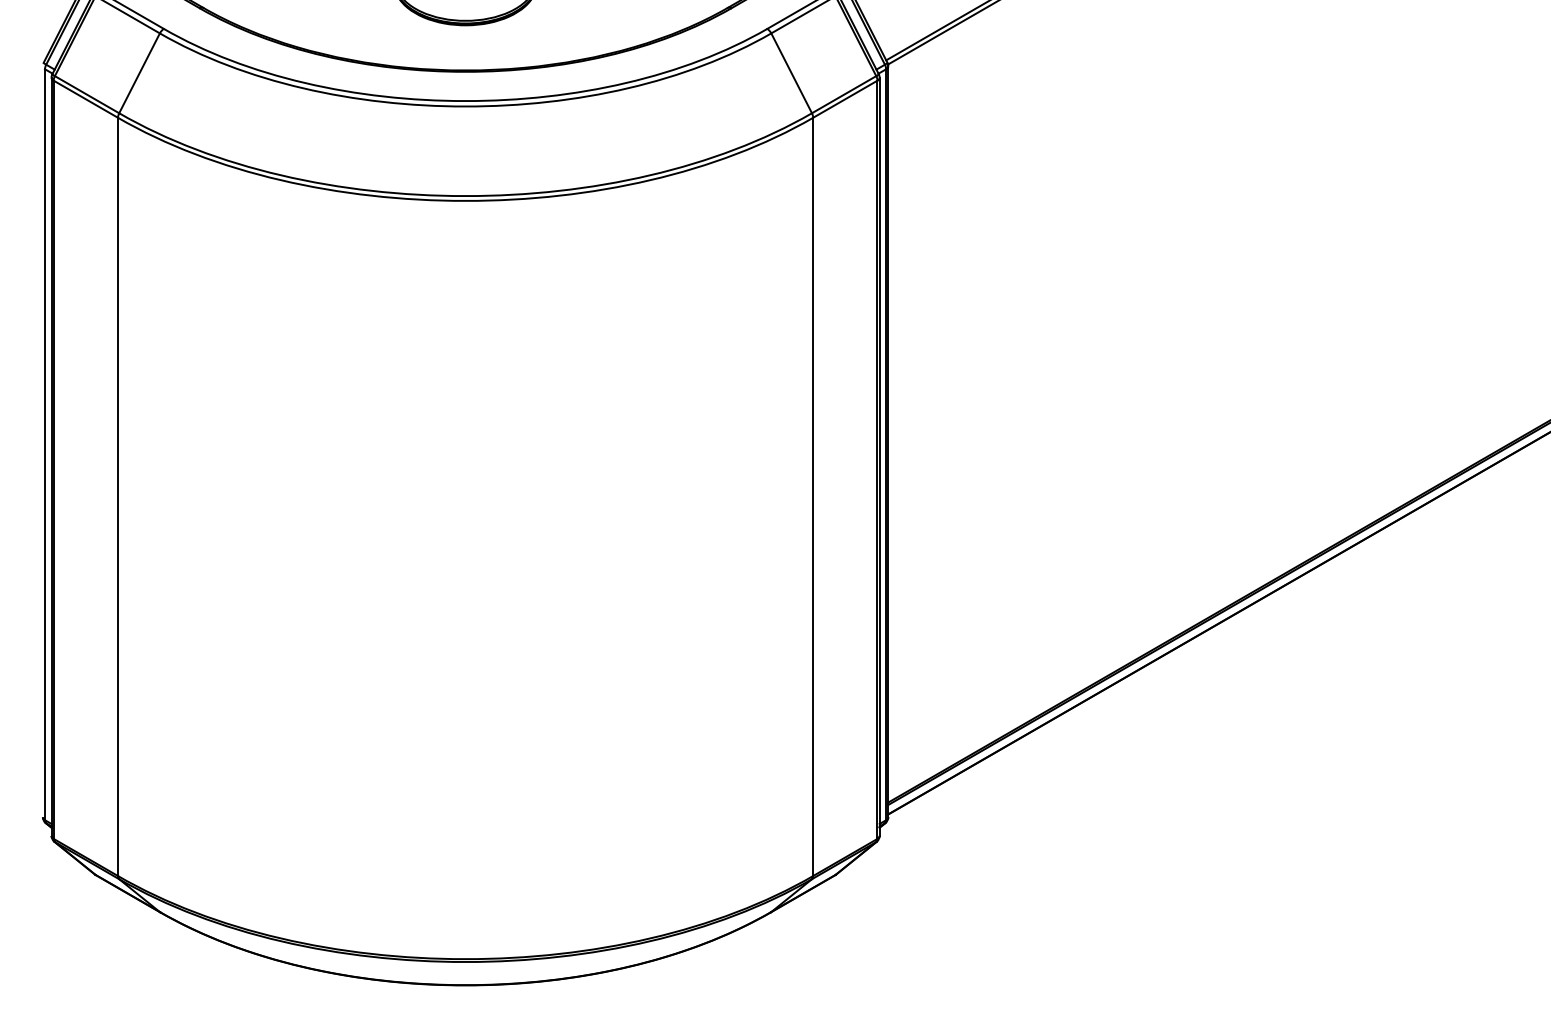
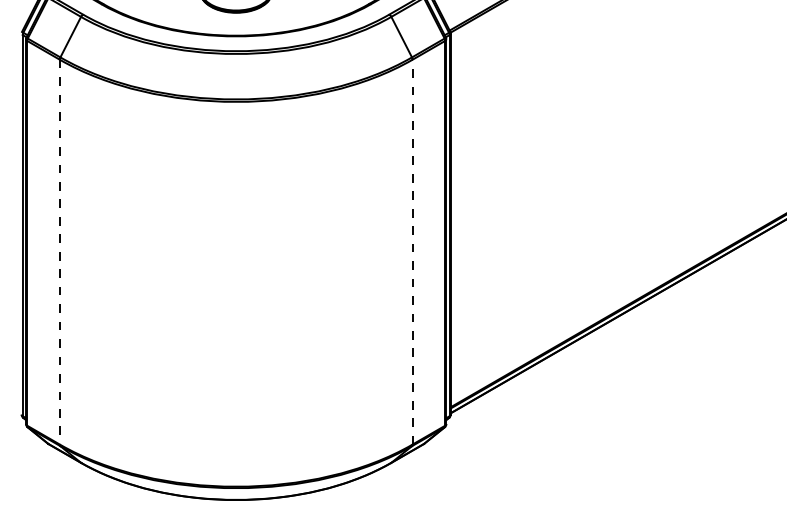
line: (812, 495) -> (412, 251), solid -> dashed
line: (117, 497) -> (59, 252), solid -> dashed

